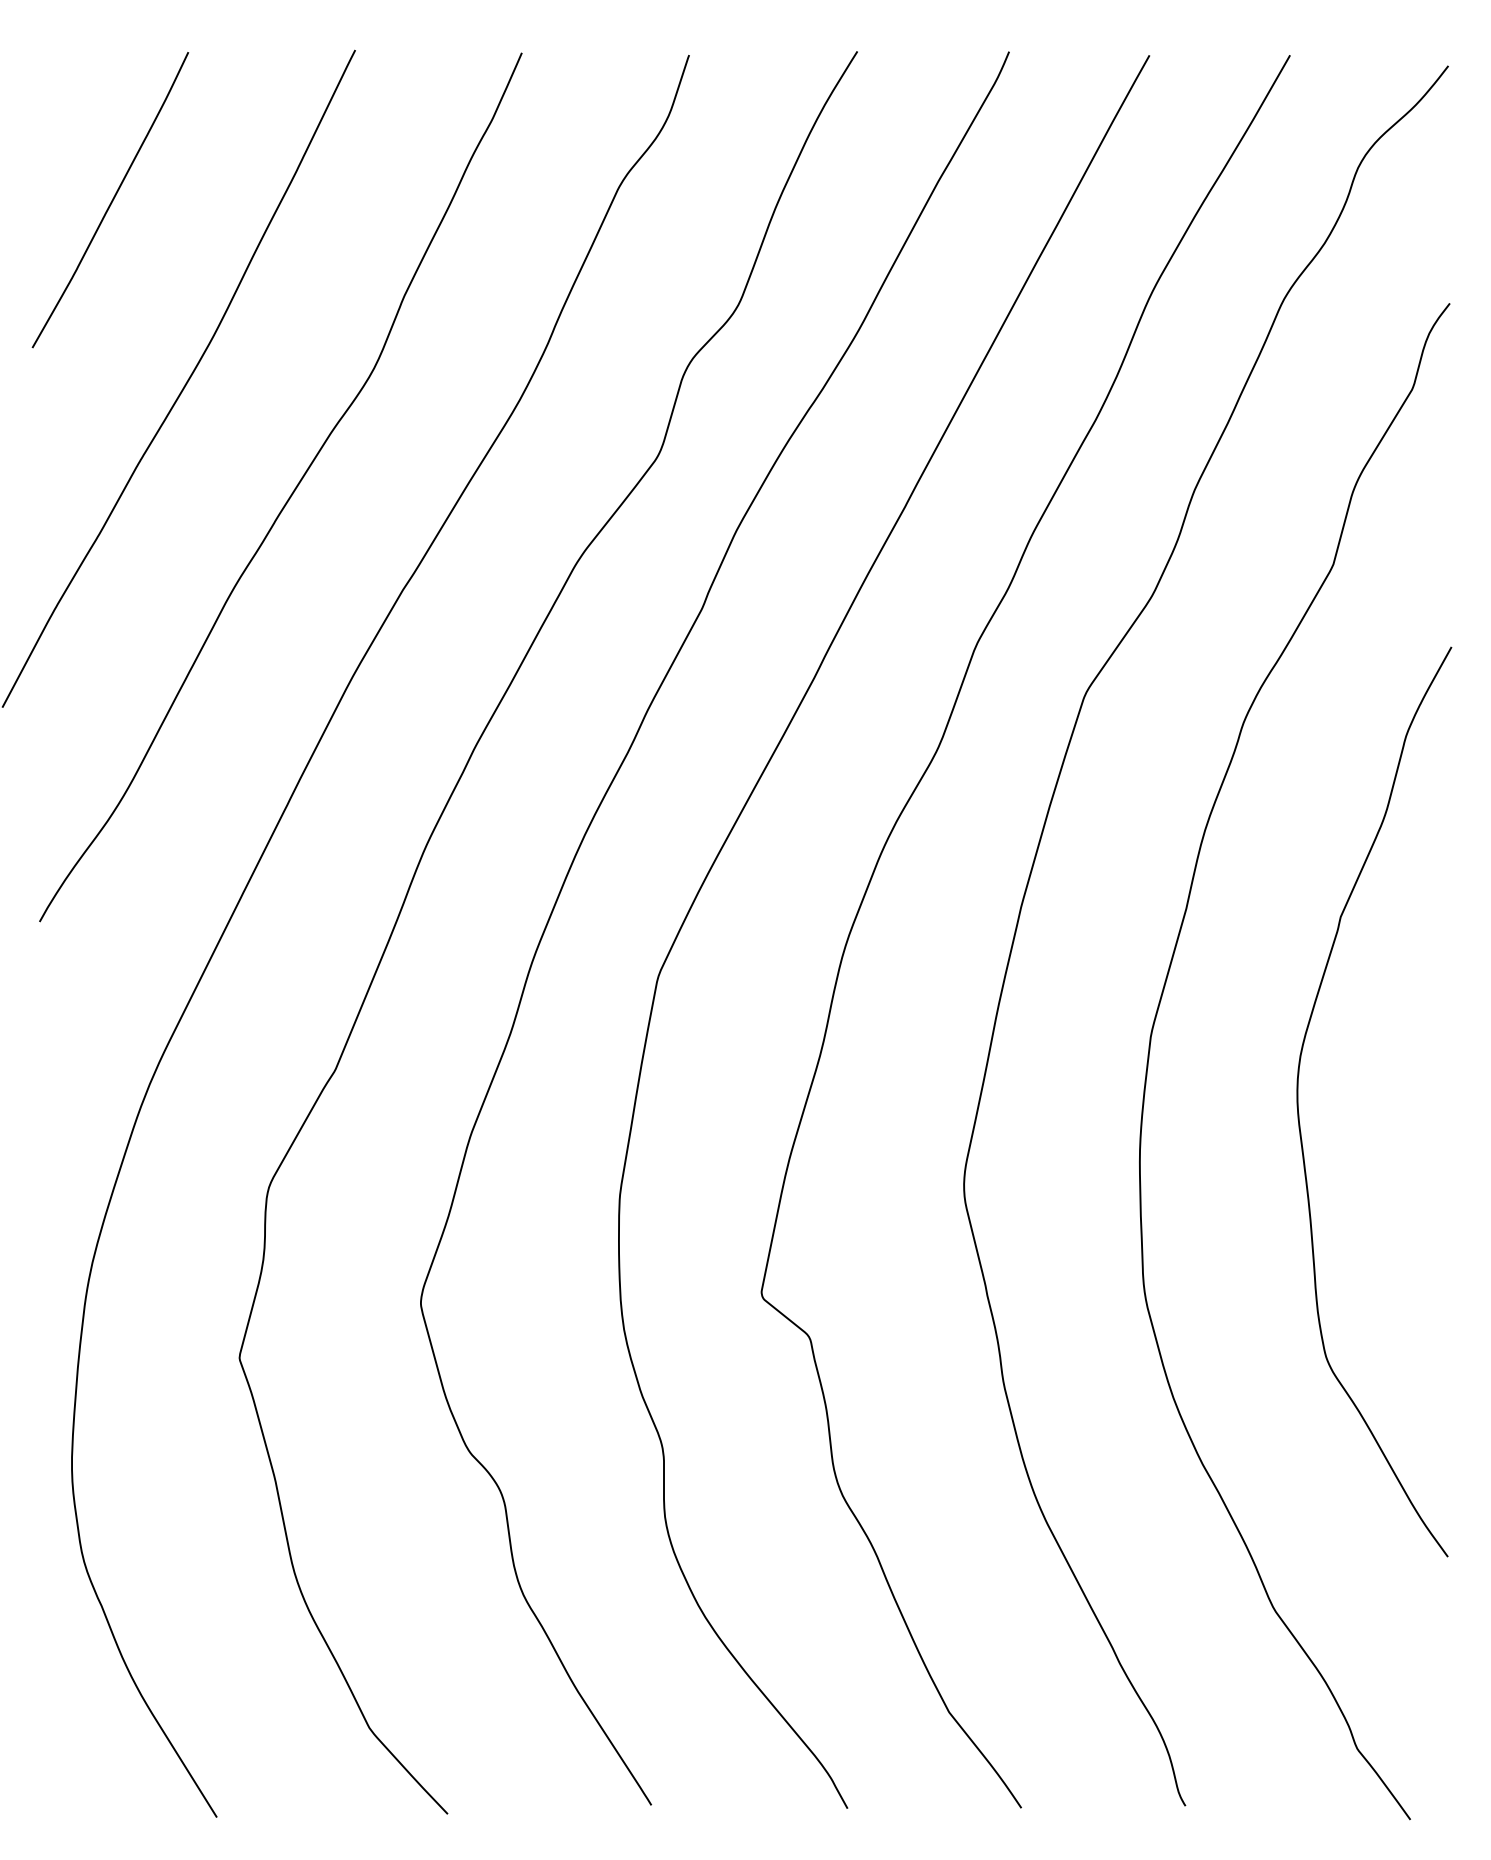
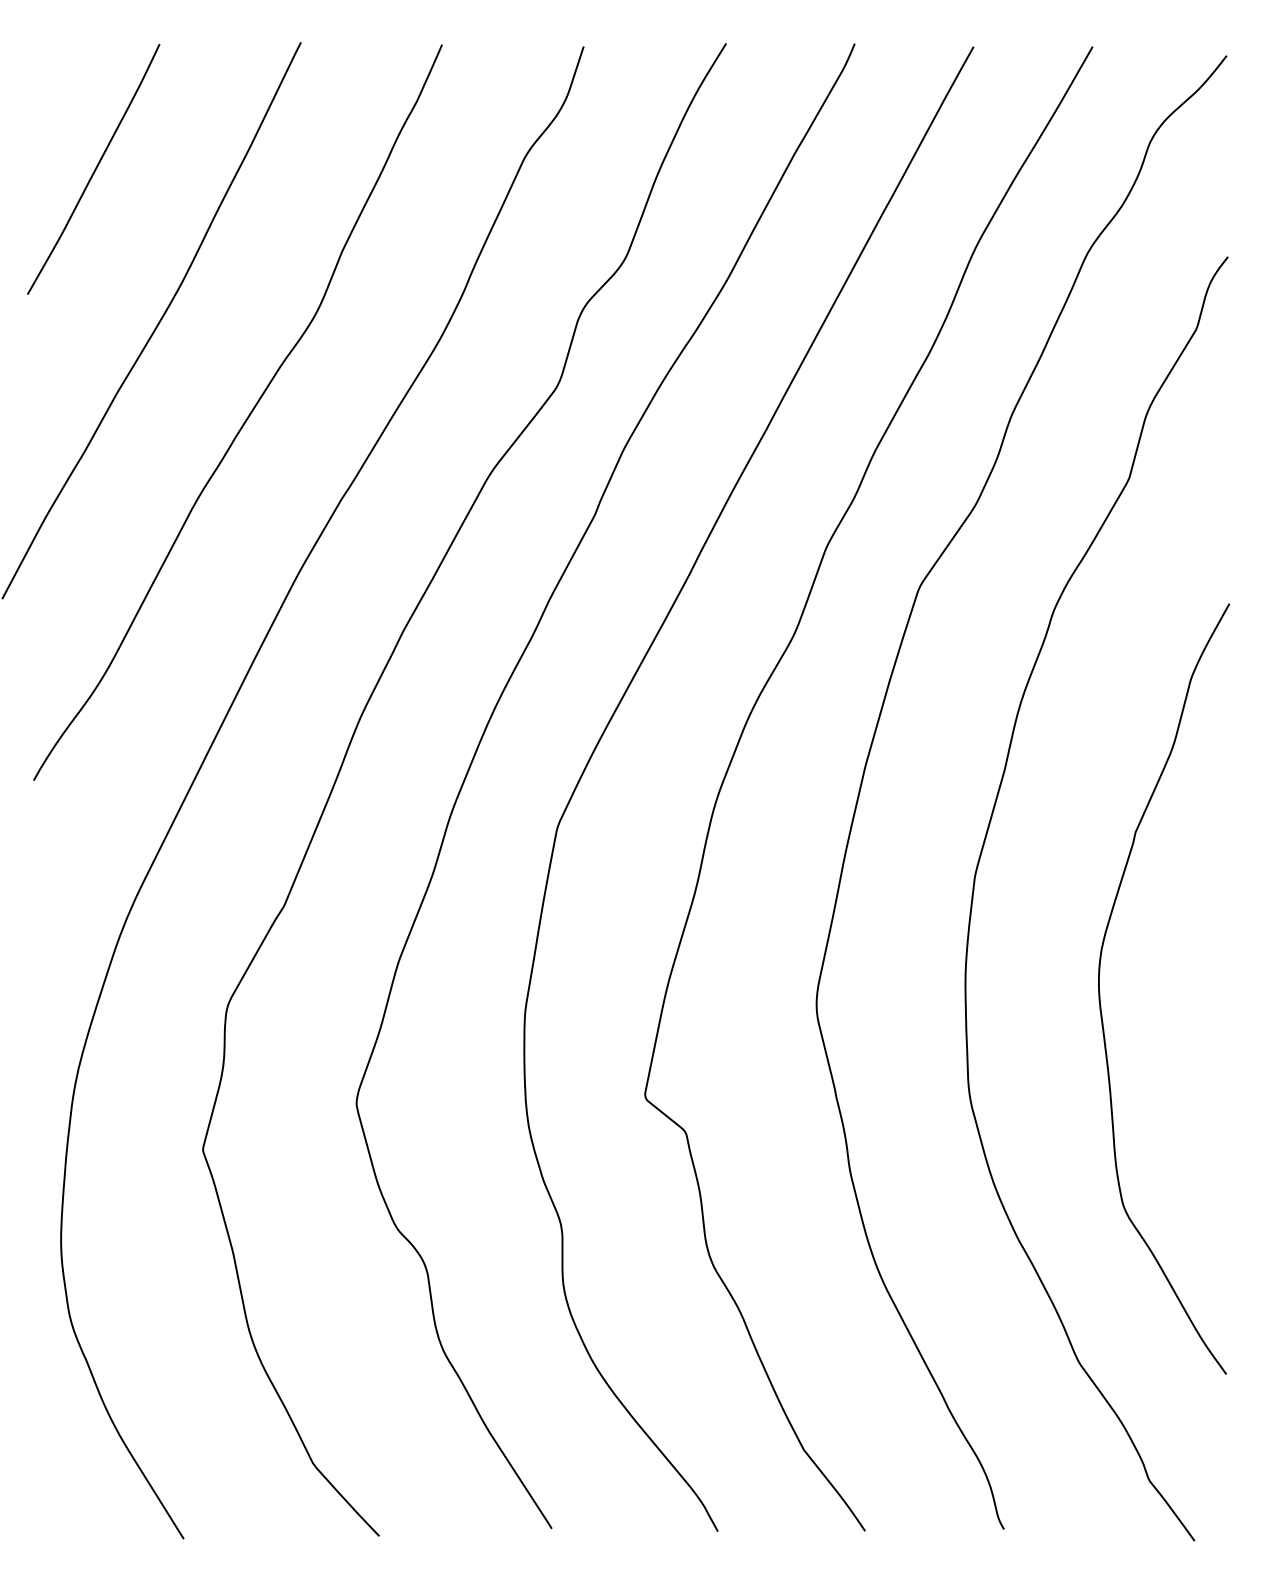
curve: (1299, 1113) -> (1100, 998), moved

